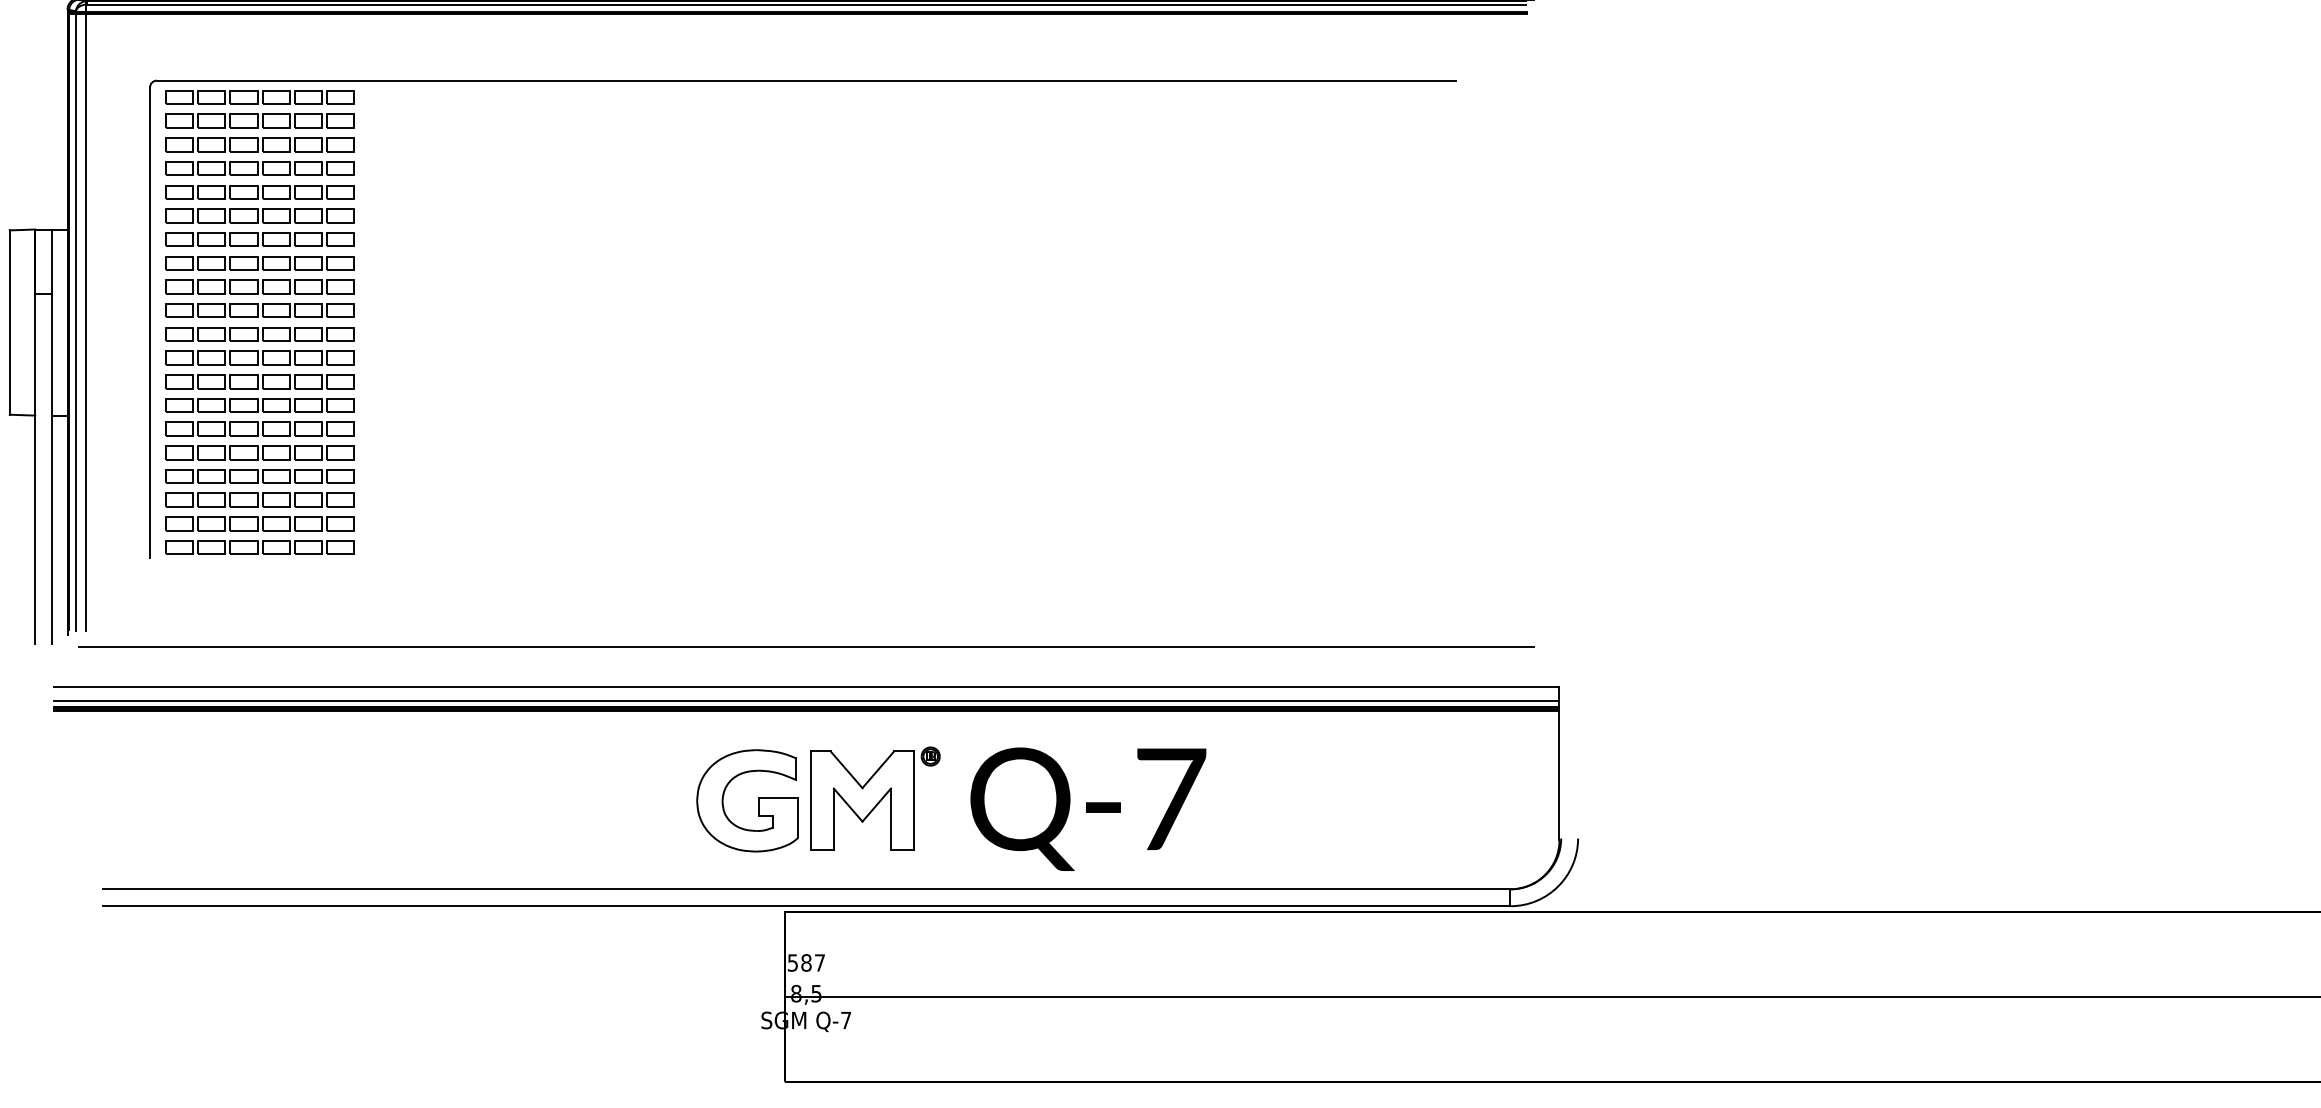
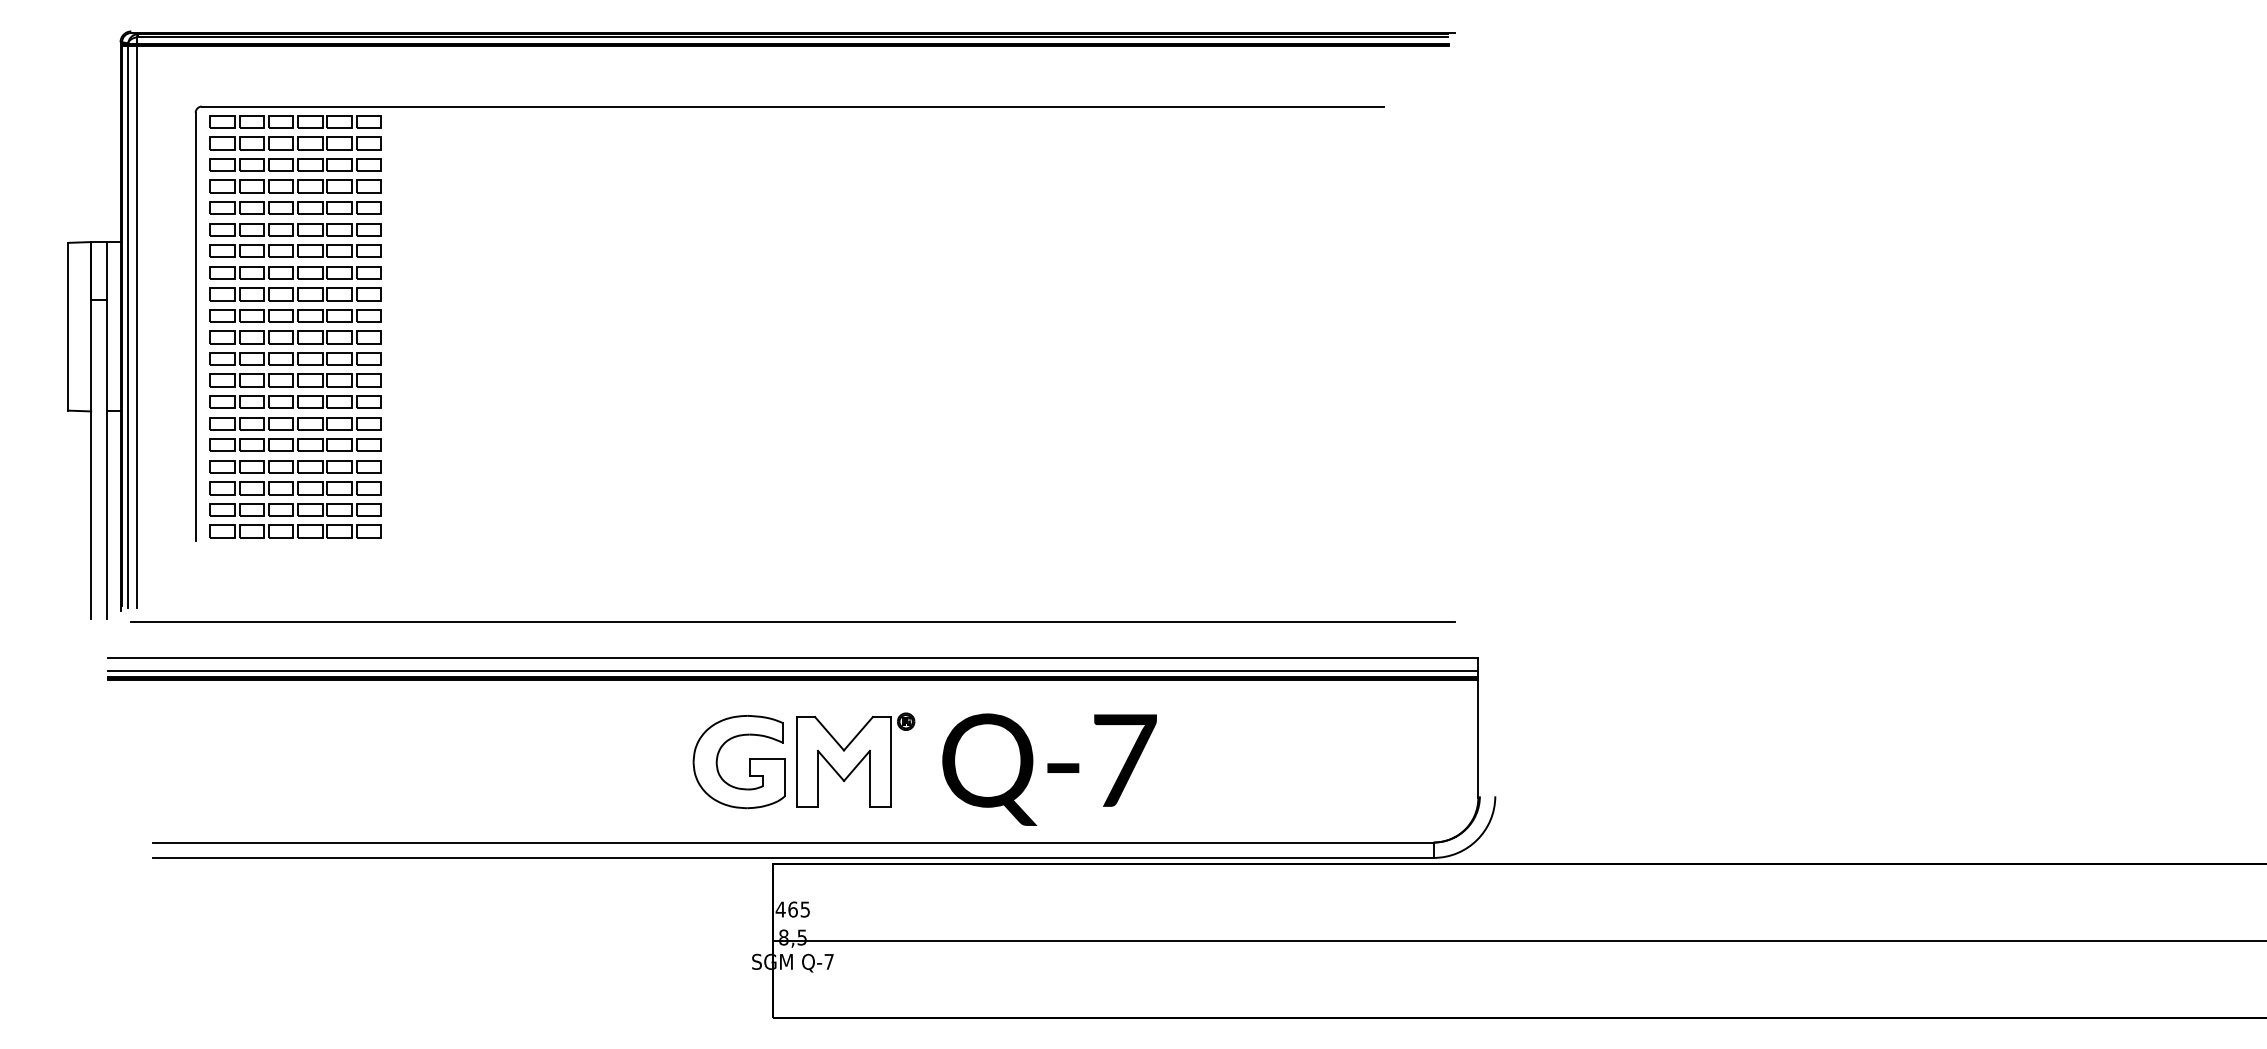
text: (805, 962) -> (792, 909), 587 -> 465

